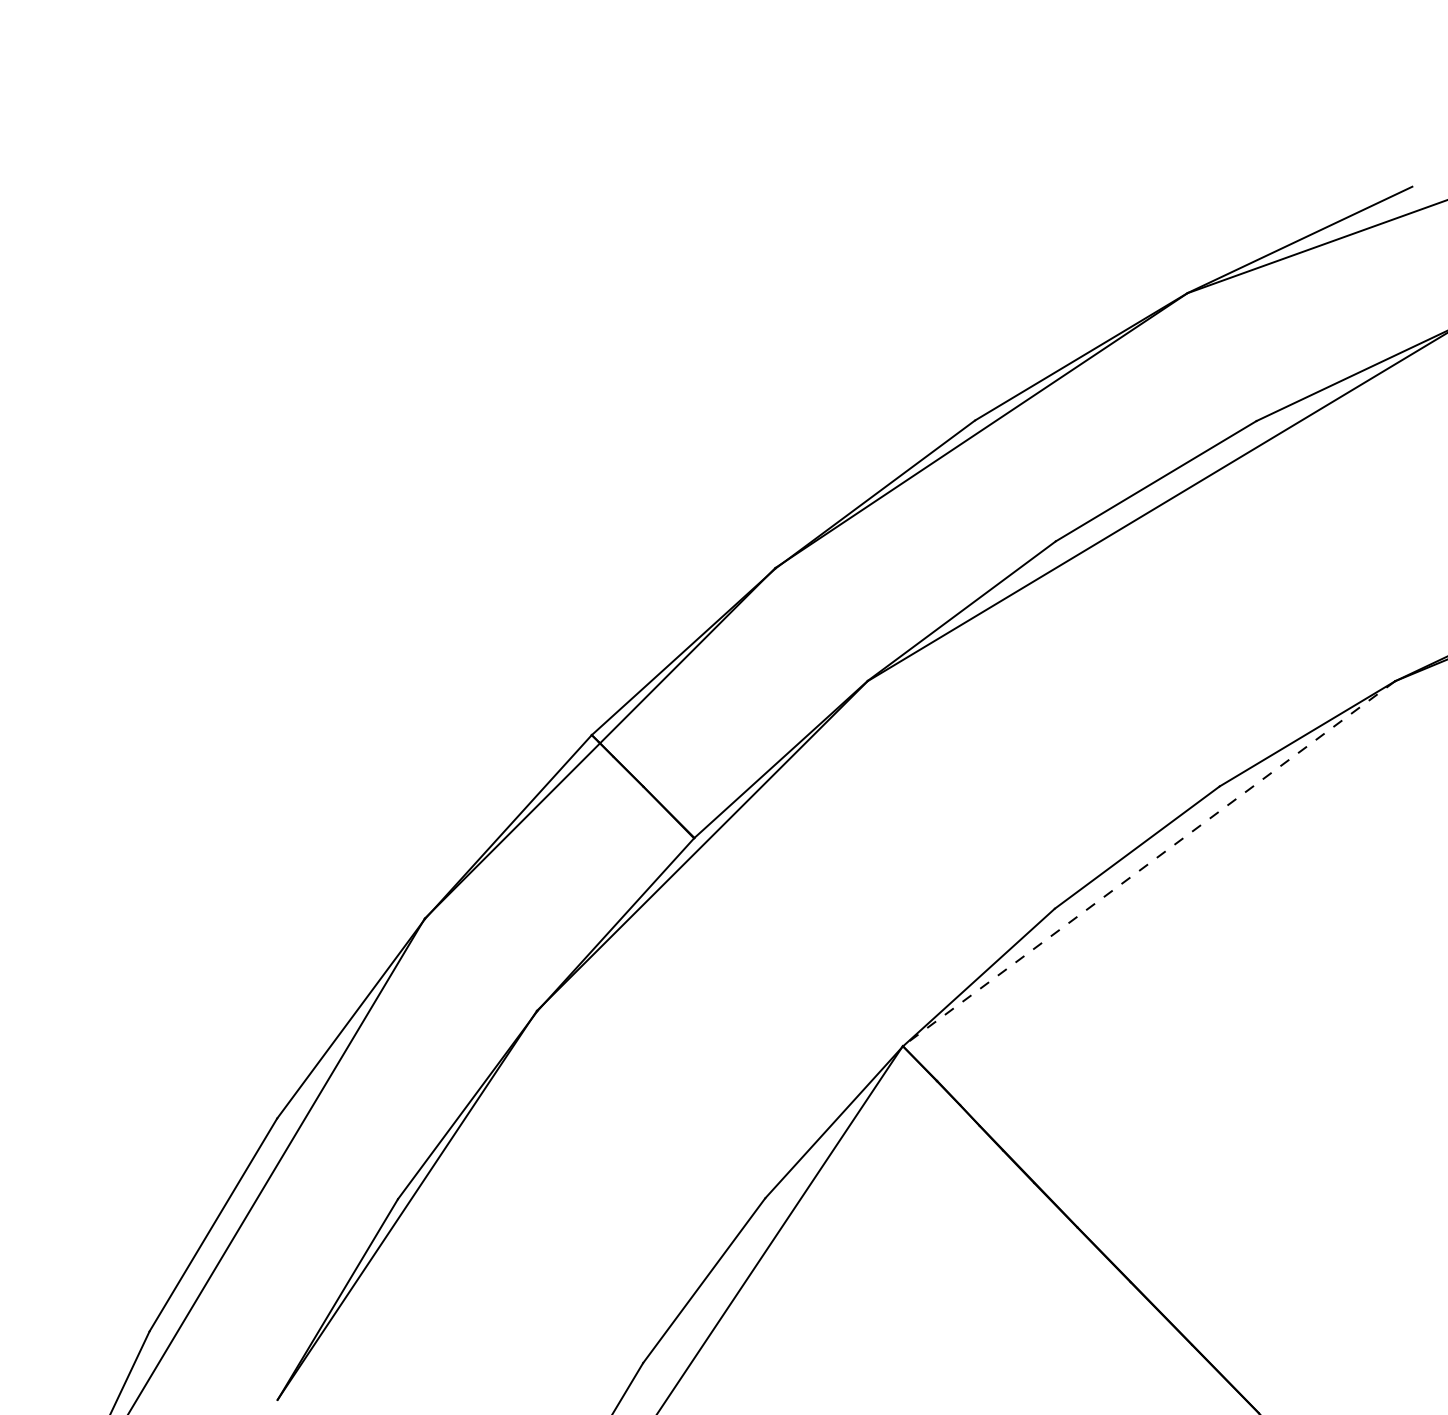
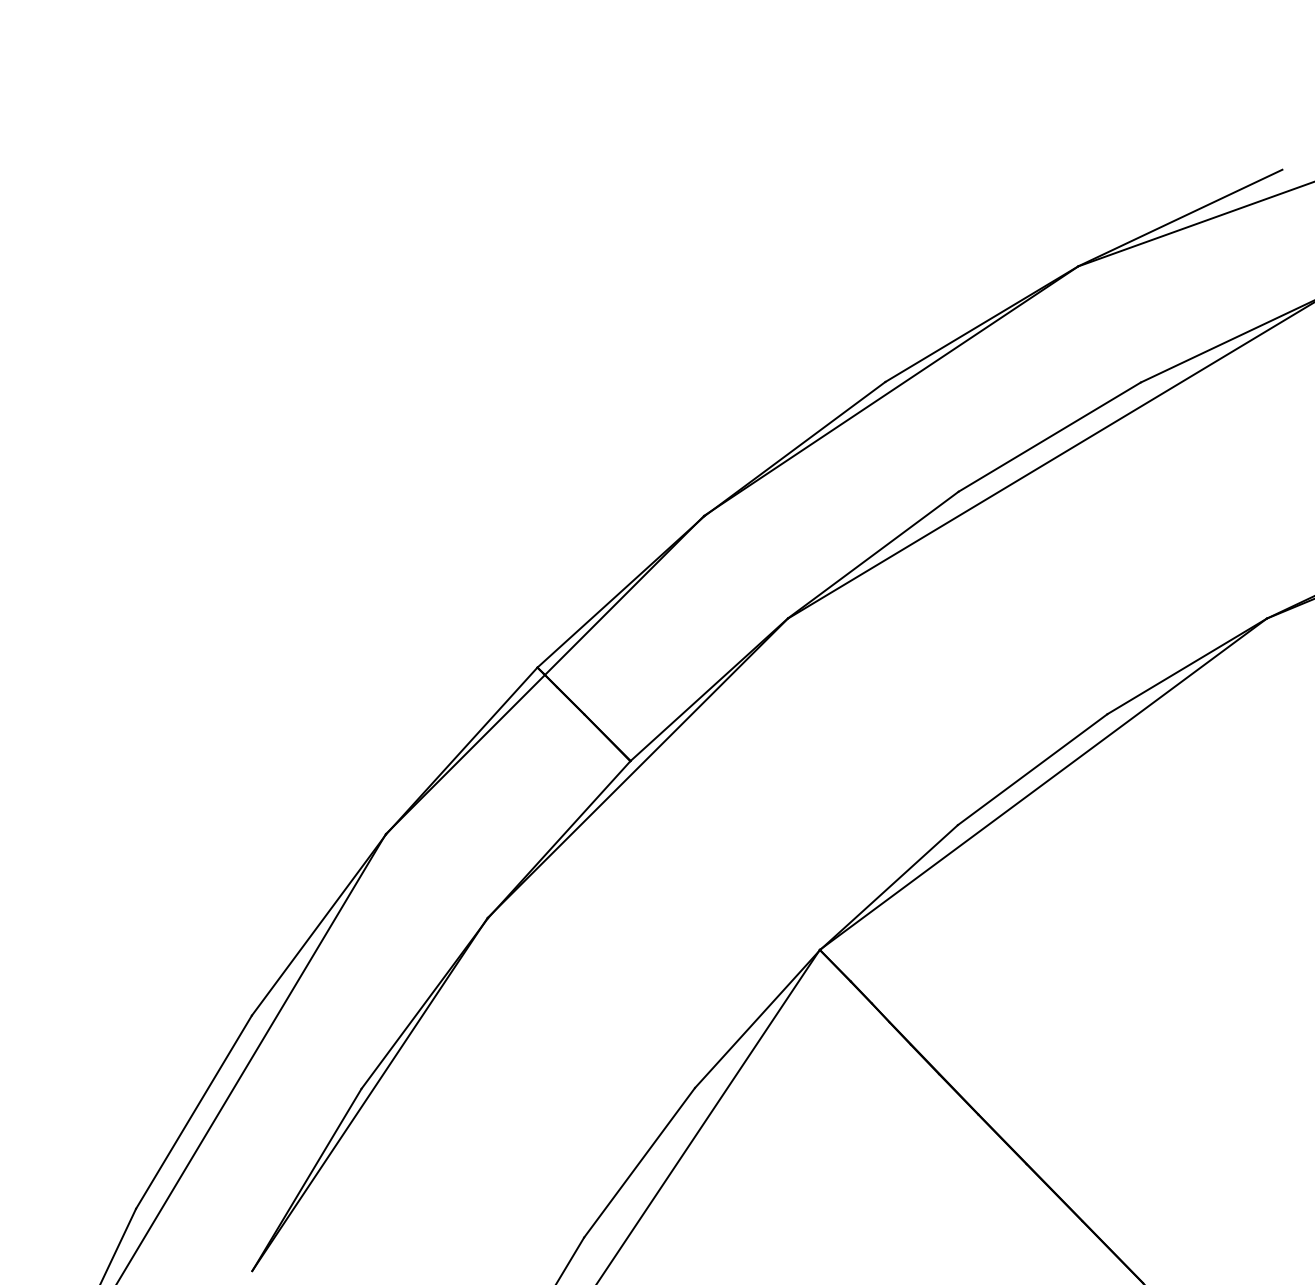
line: (1148, 863) -> (1042, 784), dashed -> solid

